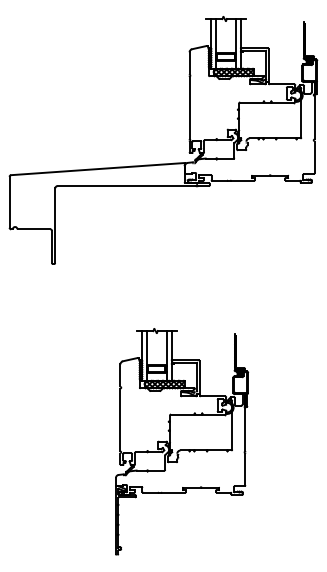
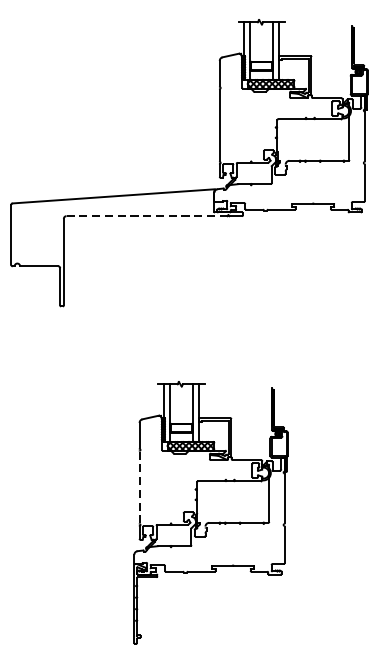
line: (127, 186) -> (147, 216), solid -> dashed
line: (120, 420) -> (139, 488), solid -> dashed

